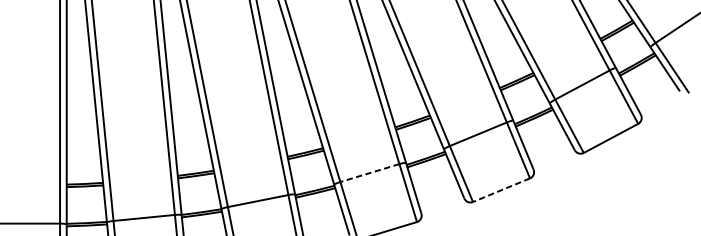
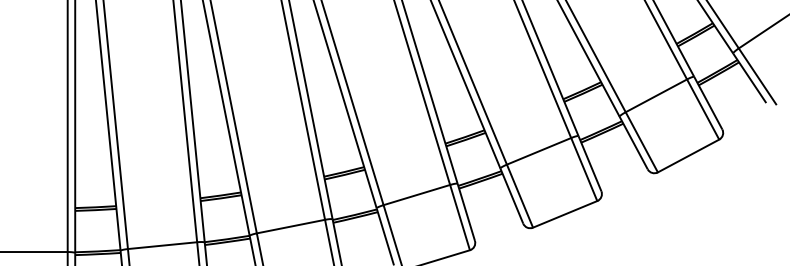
line: (369, 173) -> (416, 195), dashed -> solid
line: (501, 190) -> (565, 214), dashed -> solid

